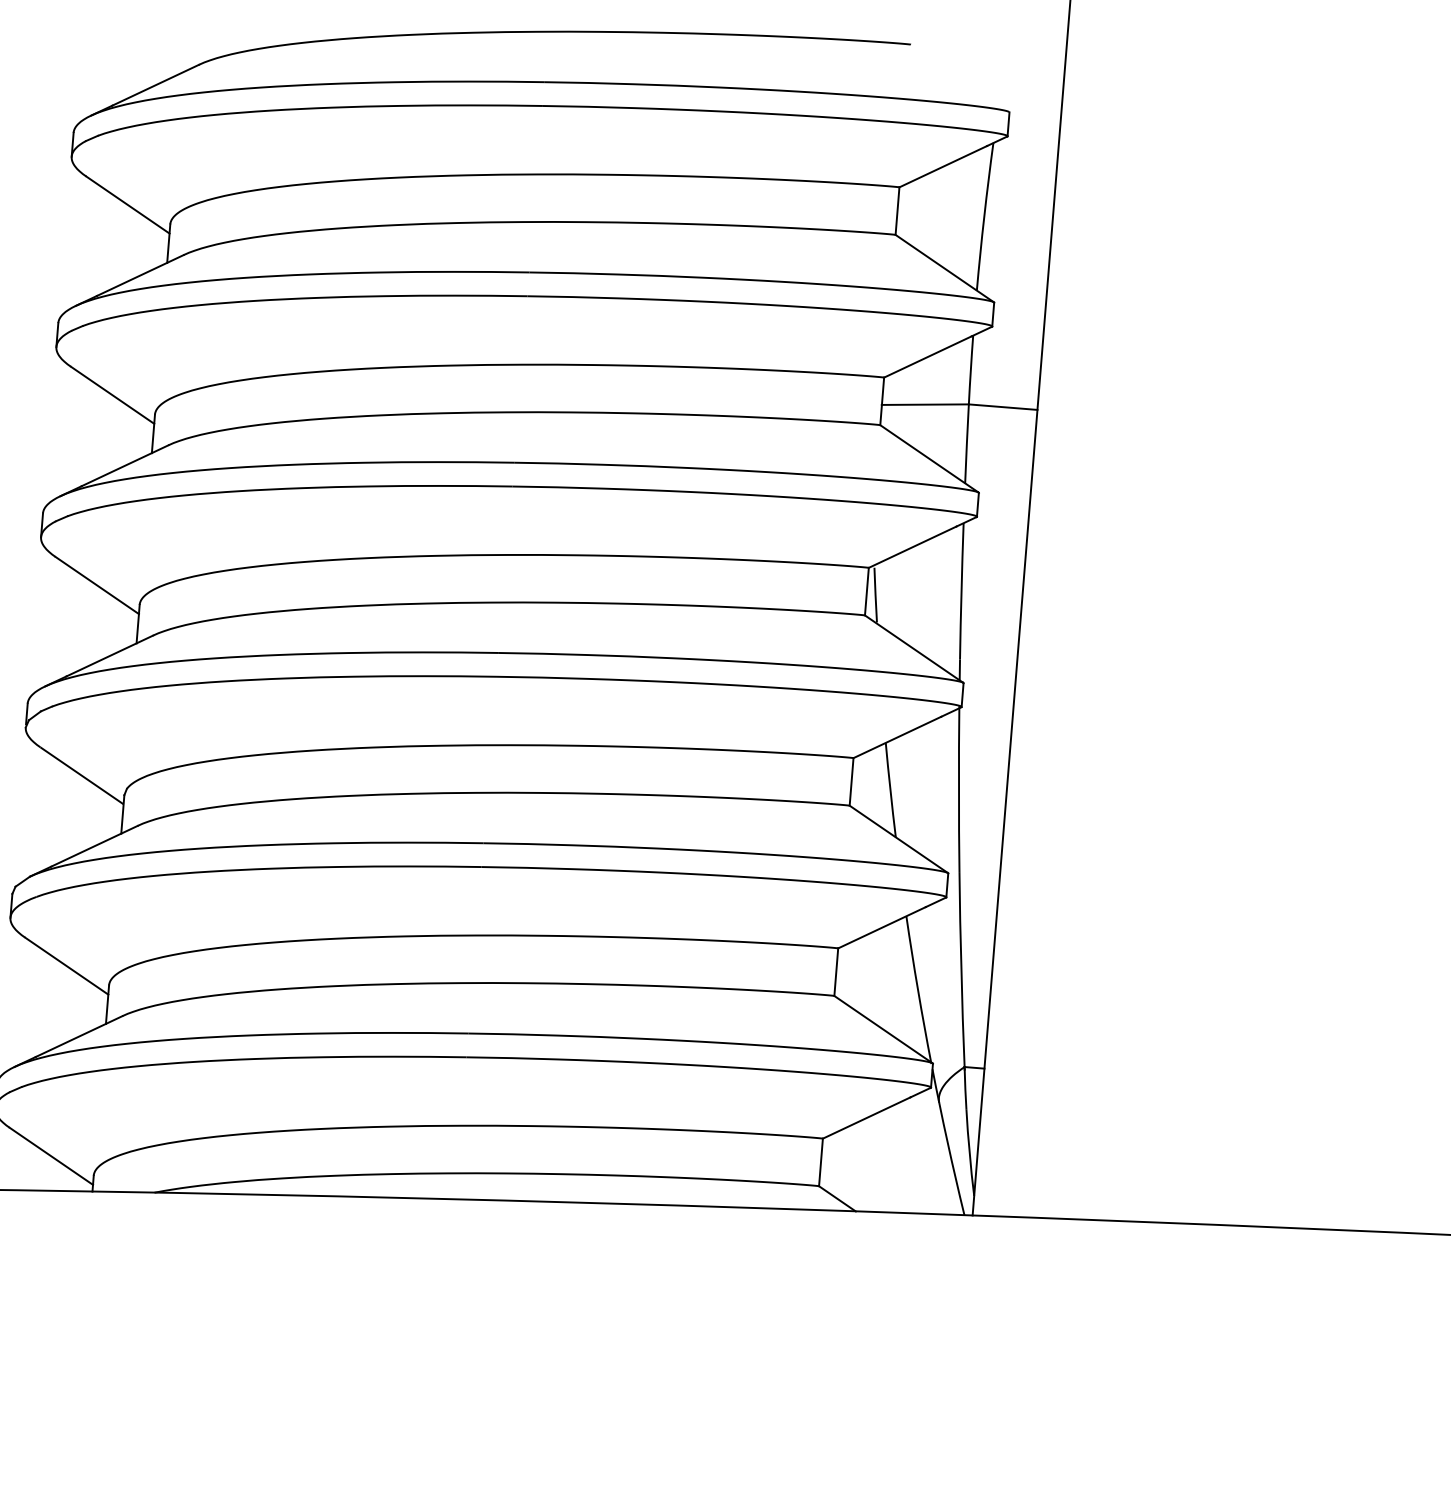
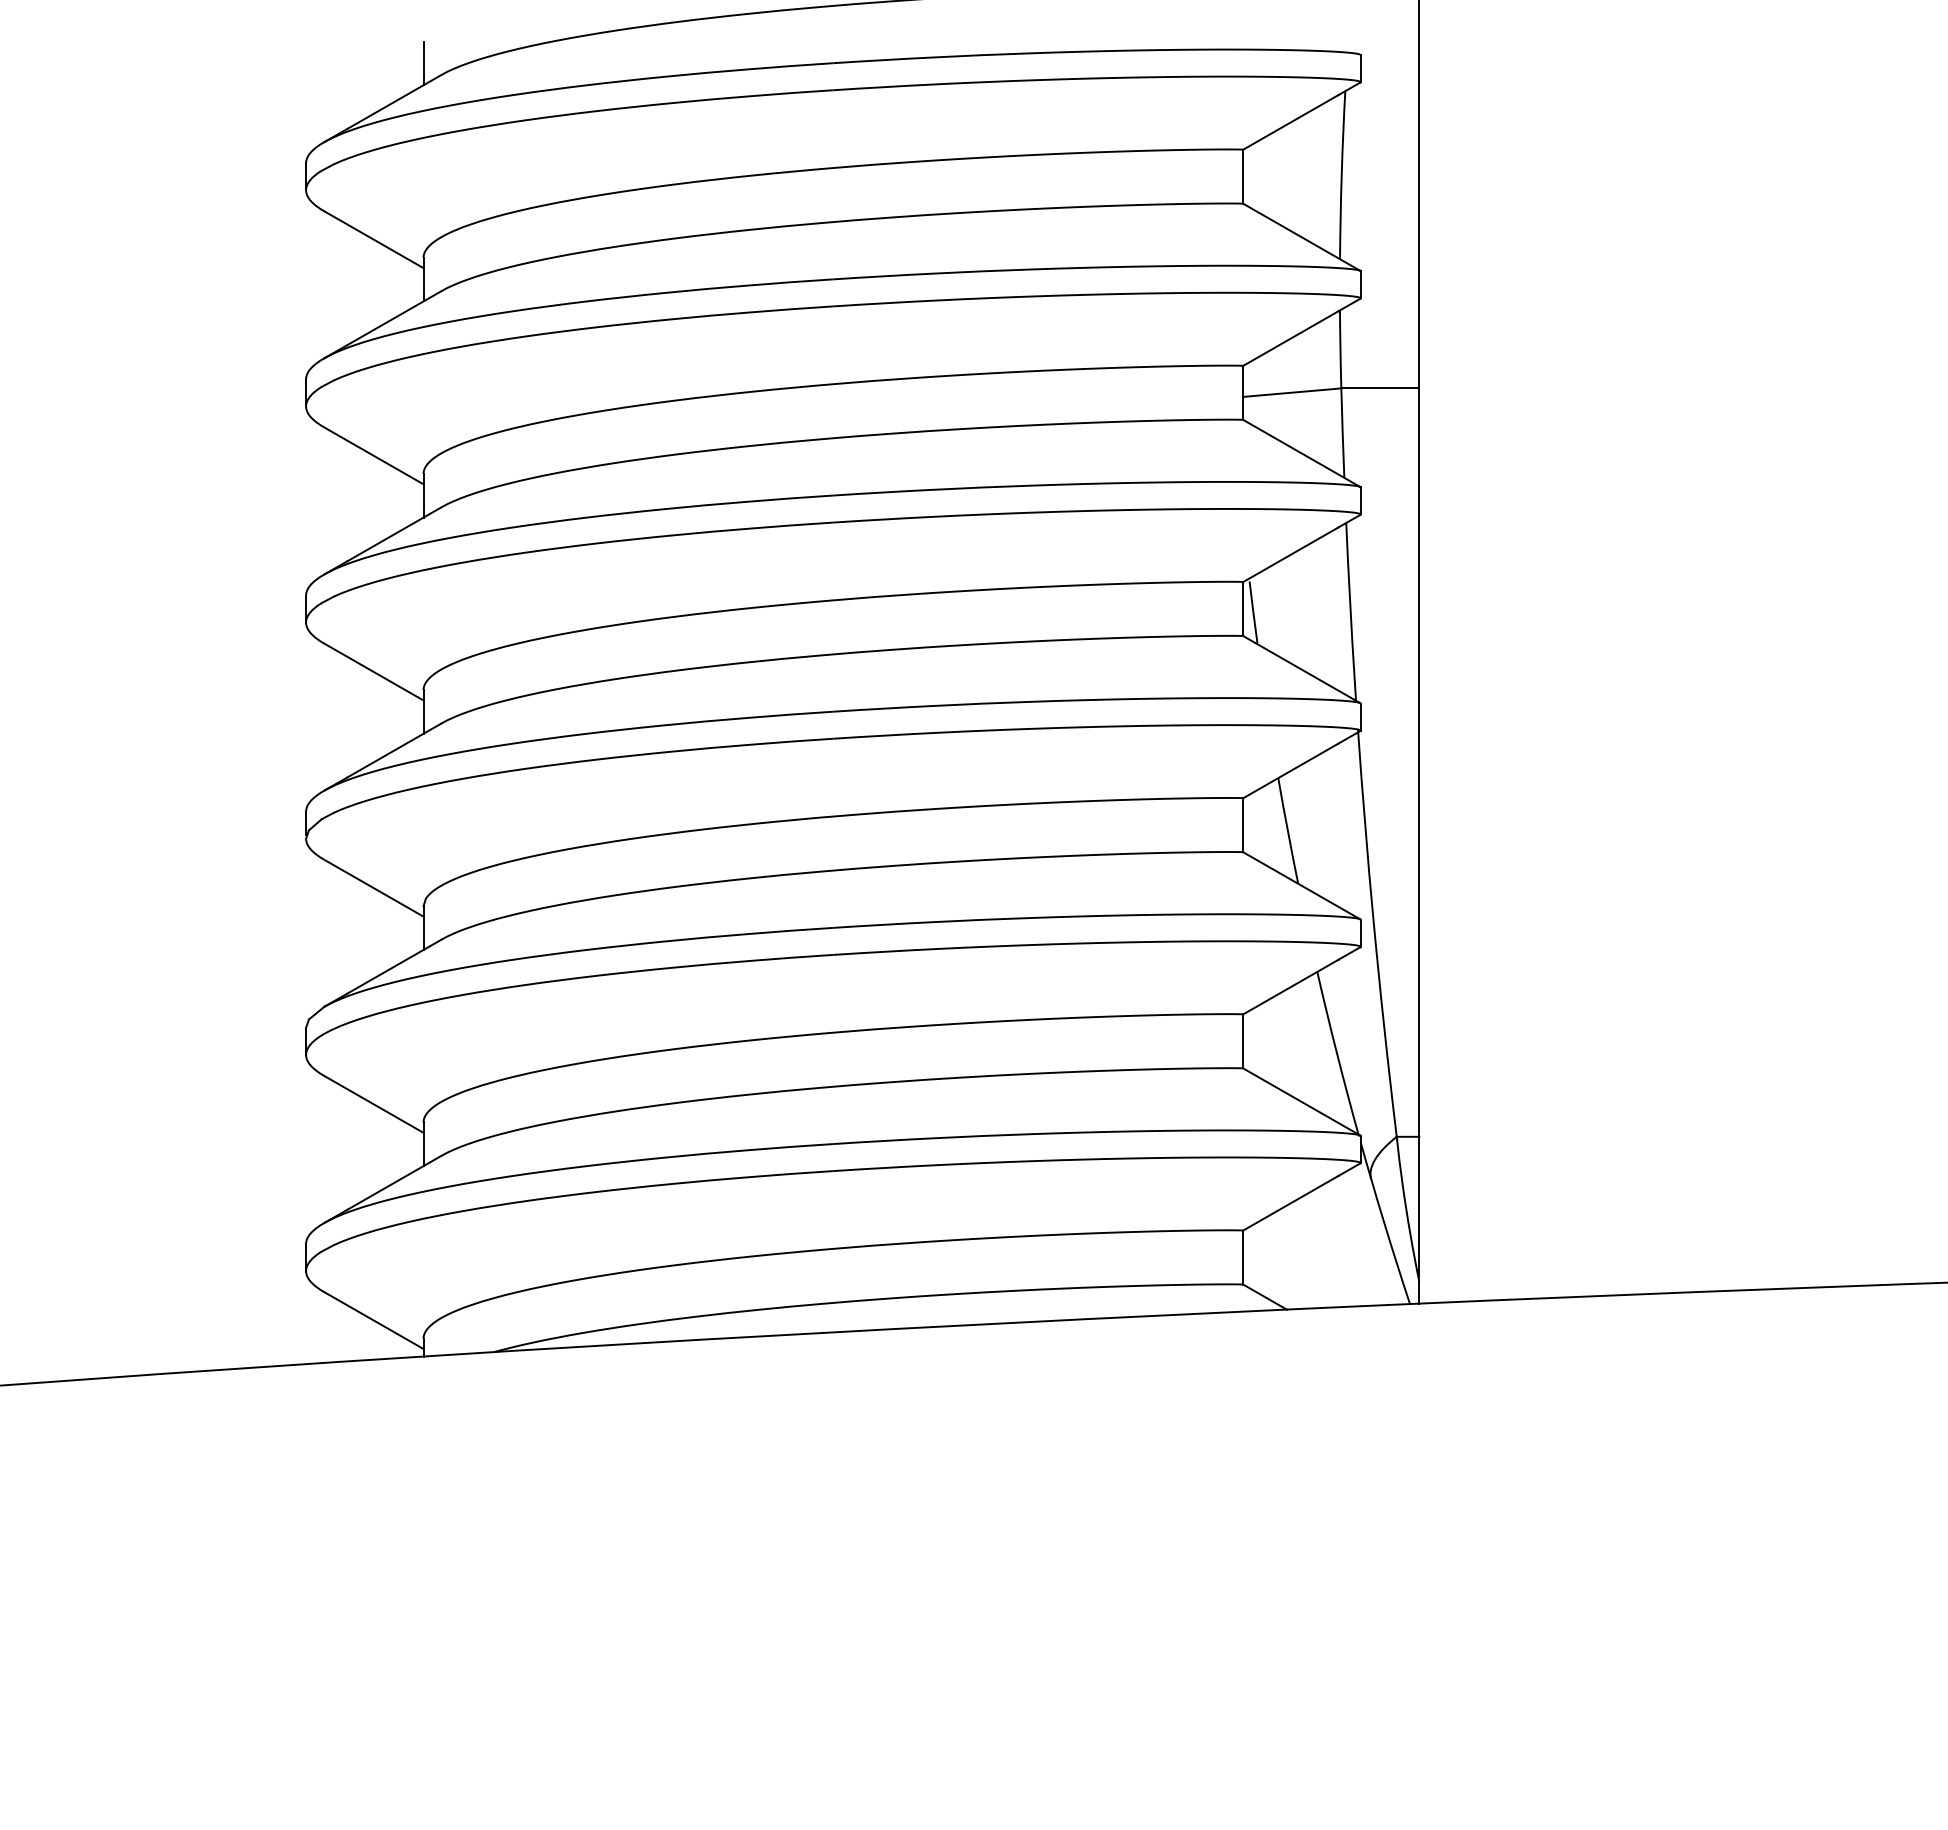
line: (184, 53) -> (423, 63), added

